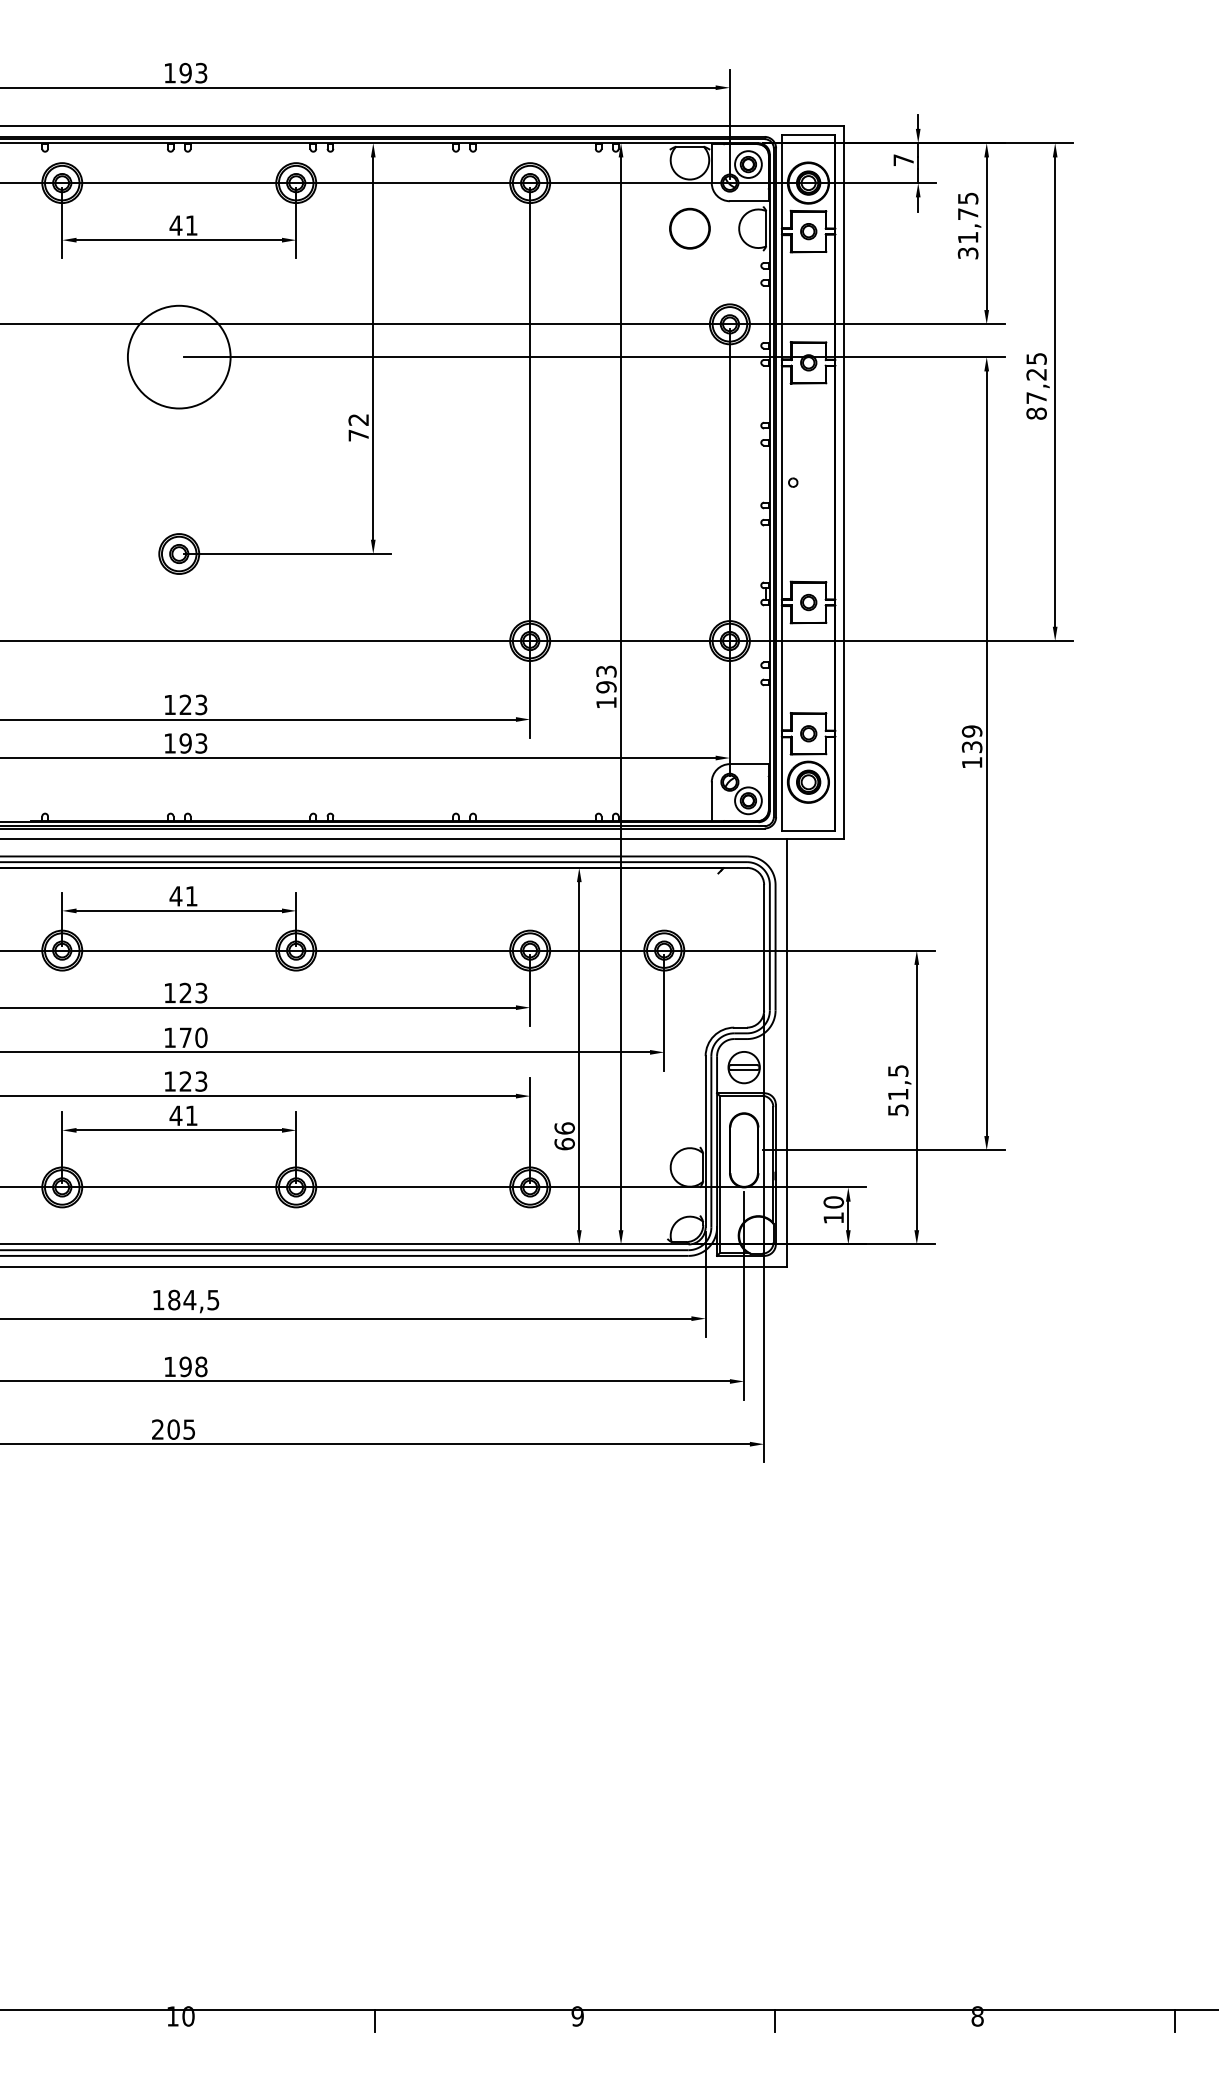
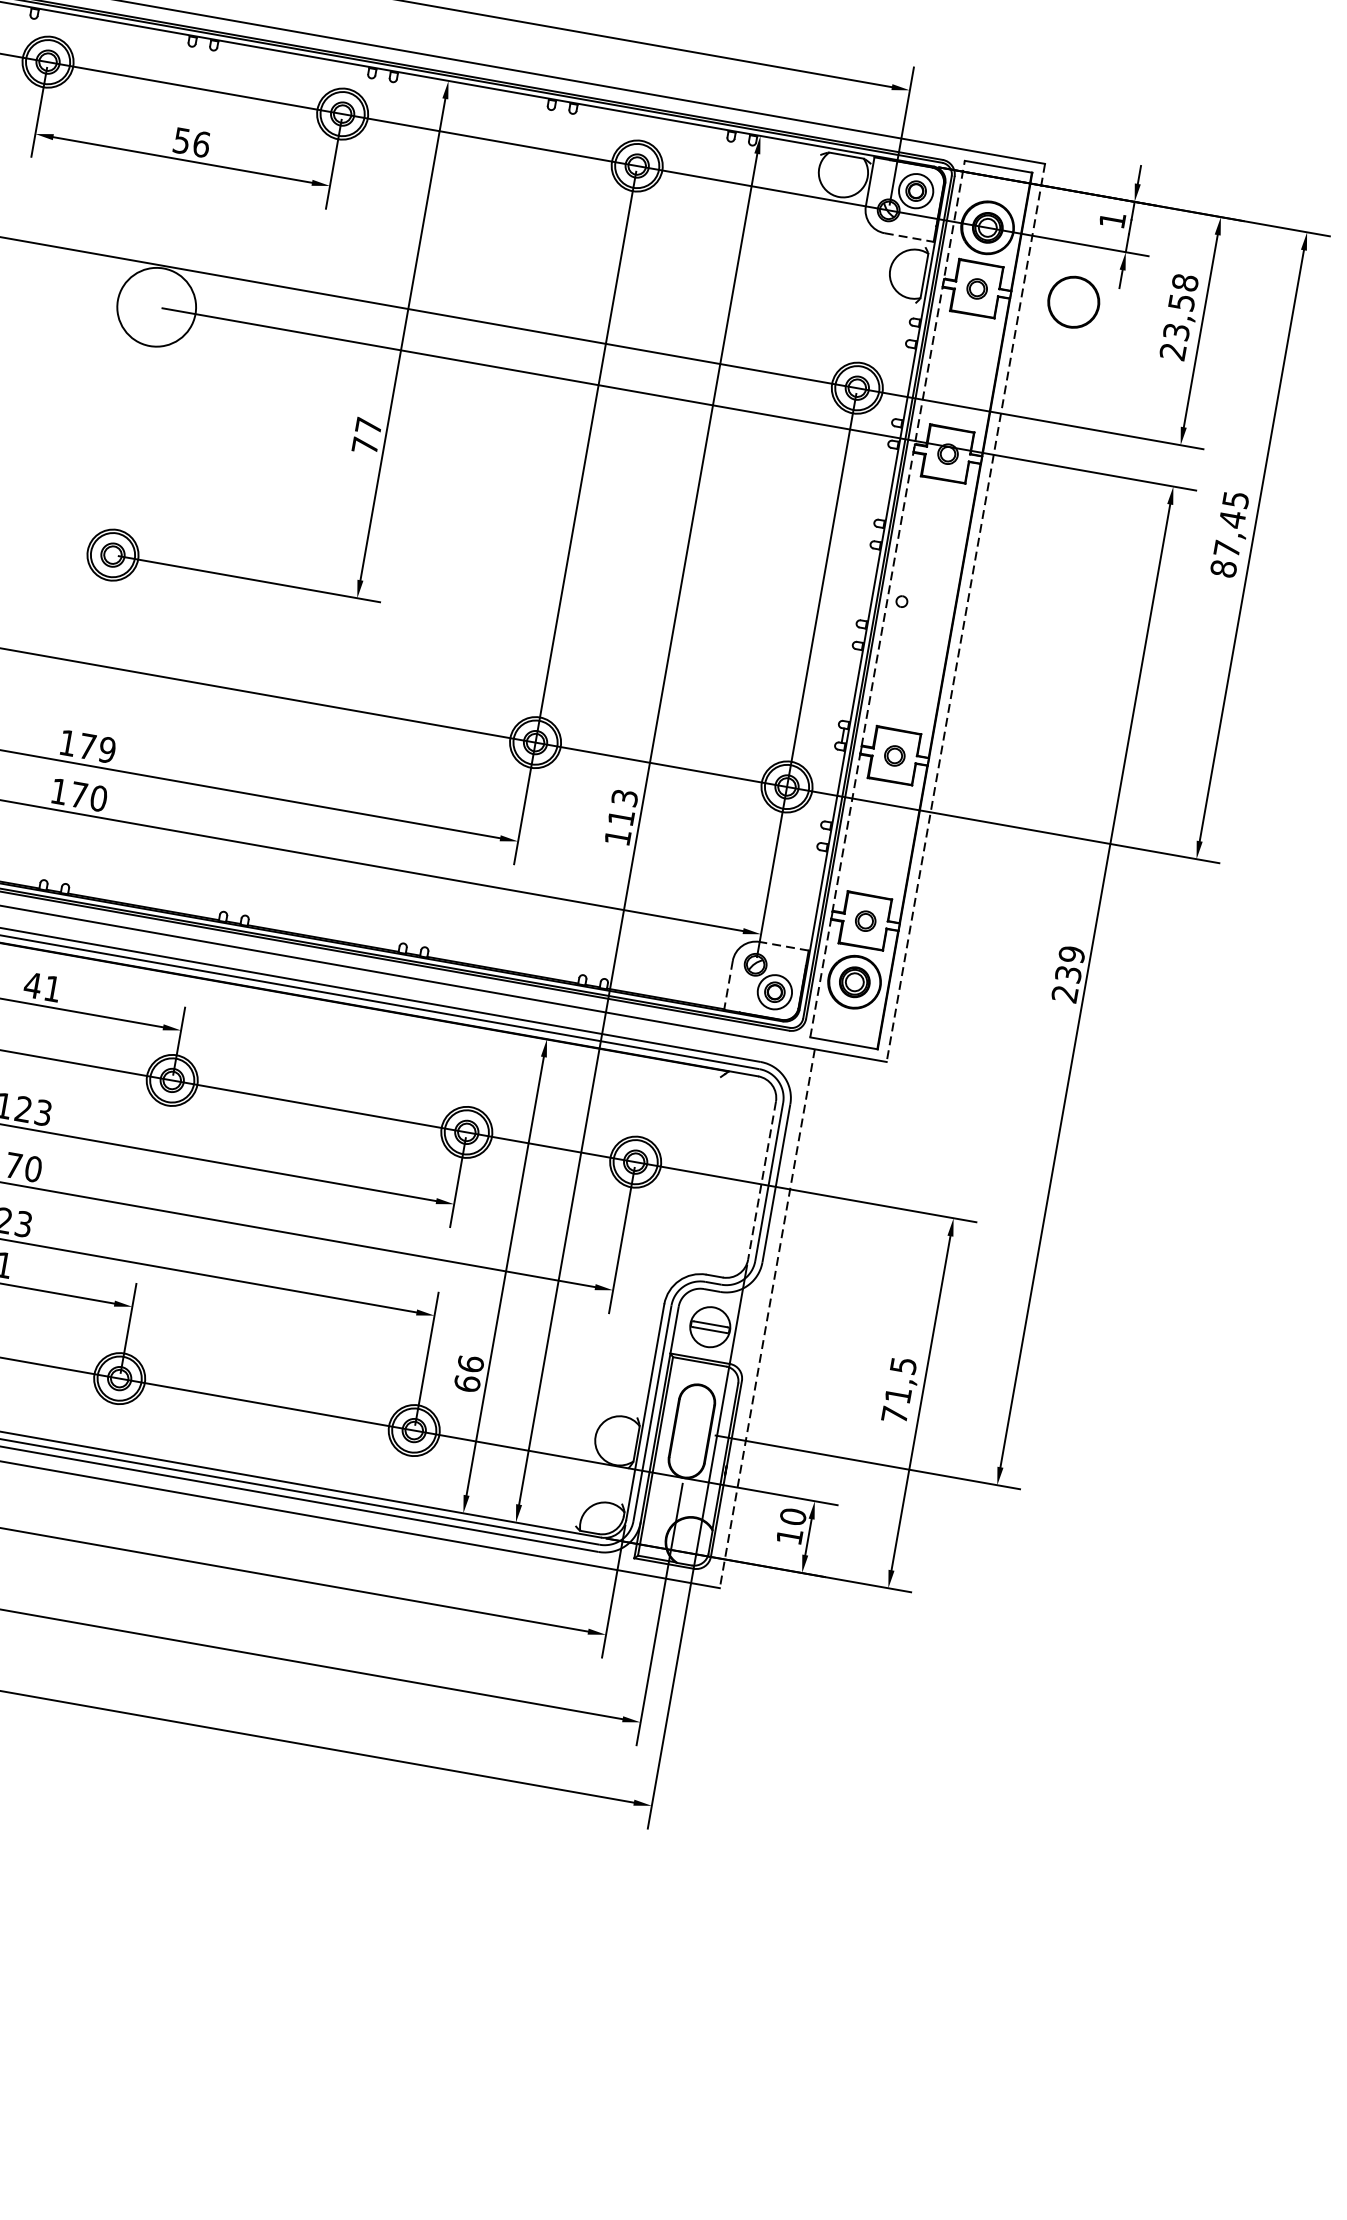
text: (903, 159) -> (1112, 219), 7 -> 1
line: (749, 201) -> (909, 237), solid -> dashed
text: (183, 225) -> (191, 142), 41 -> 56
text: (967, 225) -> (1178, 316), 31,75 -> 23,58
part: (689, 228) -> (1073, 301), moved
circle: (178, 356) -> (155, 306), size x0.6
text: (1036, 374) -> (1232, 519), 87,25 -> 87,45
text: (358, 419) -> (368, 425), 72 -> 77
line: (781, 482) -> (887, 598), solid -> dashed
line: (844, 482) -> (966, 612), solid -> dashed
text: (606, 687) -> (621, 818), 193 -> 113
text: (193, 704) -> (97, 747), 123 -> 179
text: (193, 743) -> (88, 796), 193 -> 170
text: (971, 762) -> (1064, 993), 139 -> 239
line: (748, 764) -> (783, 946), solid -> dashed
line: (711, 802) -> (727, 986), solid -> dashed
line: (764, 947) -> (762, 1180), solid -> dashed
line: (786, 1053) -> (766, 1318), solid -> dashed
text: (898, 1110) -> (895, 1415), 51,5 -> 71,5

